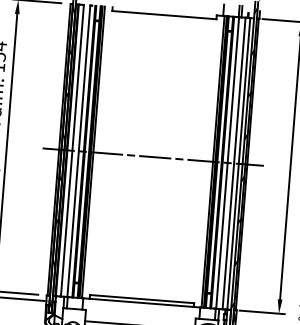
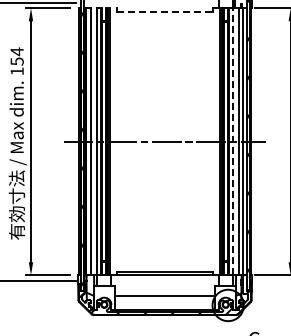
line: (164, 14) -> (165, 11), solid -> dashed
line: (227, 162) -> (233, 141), solid -> dashed

